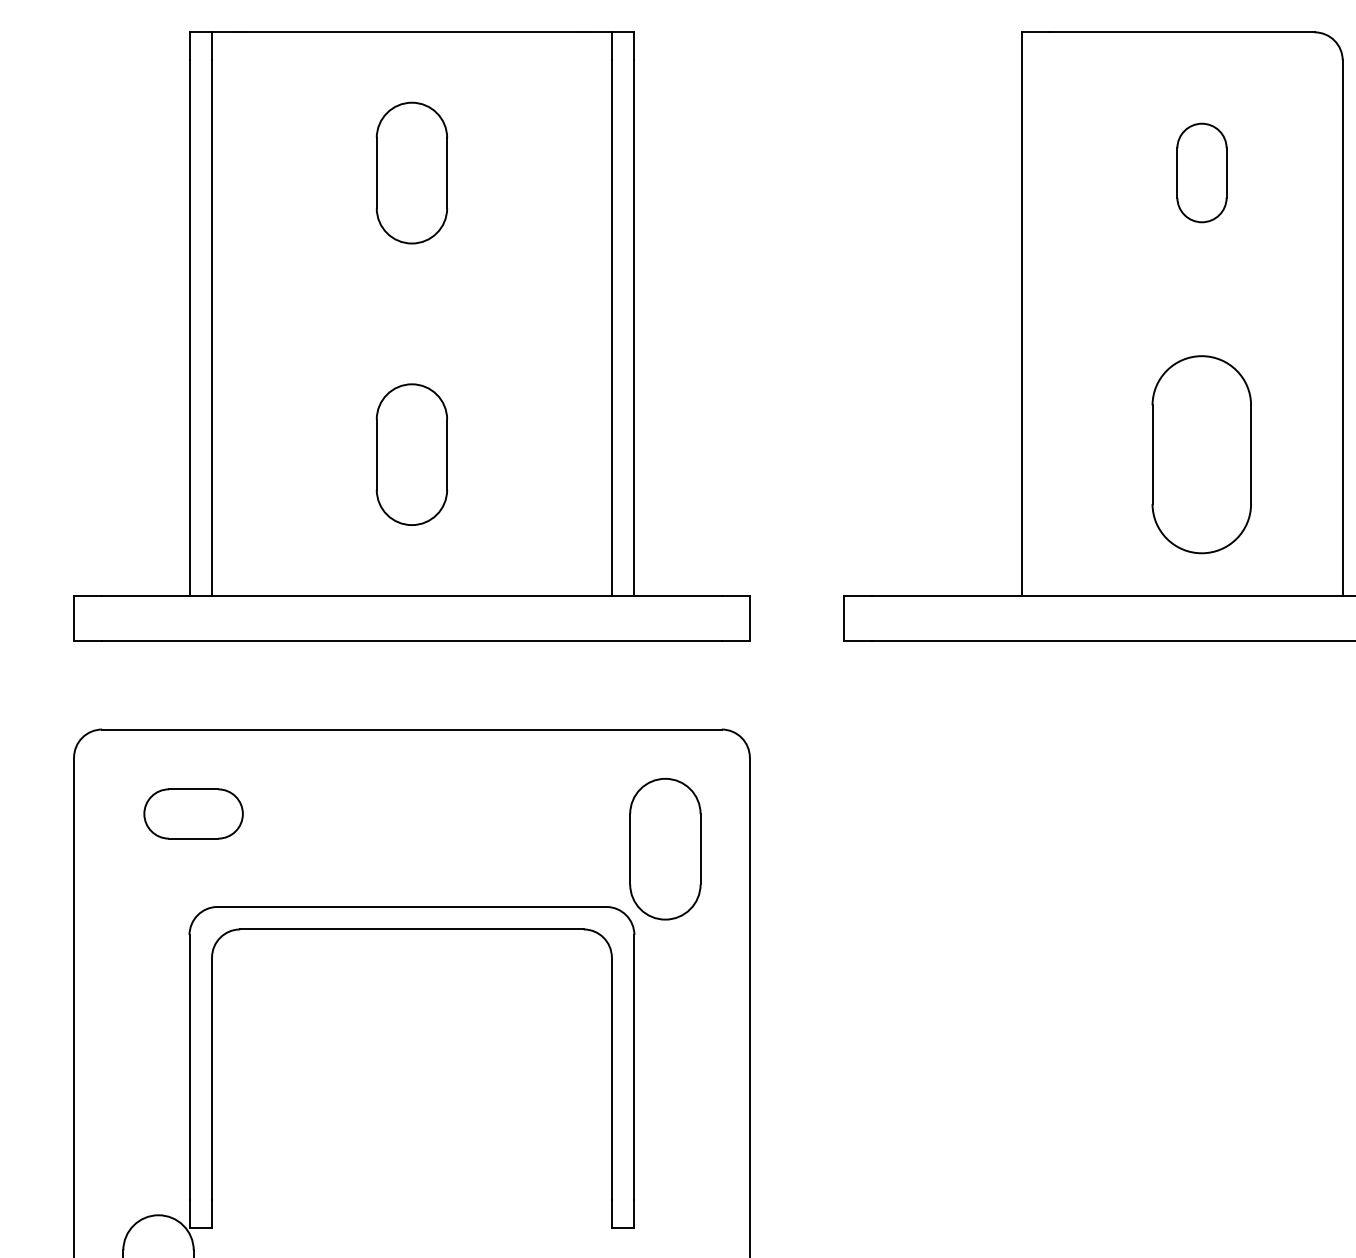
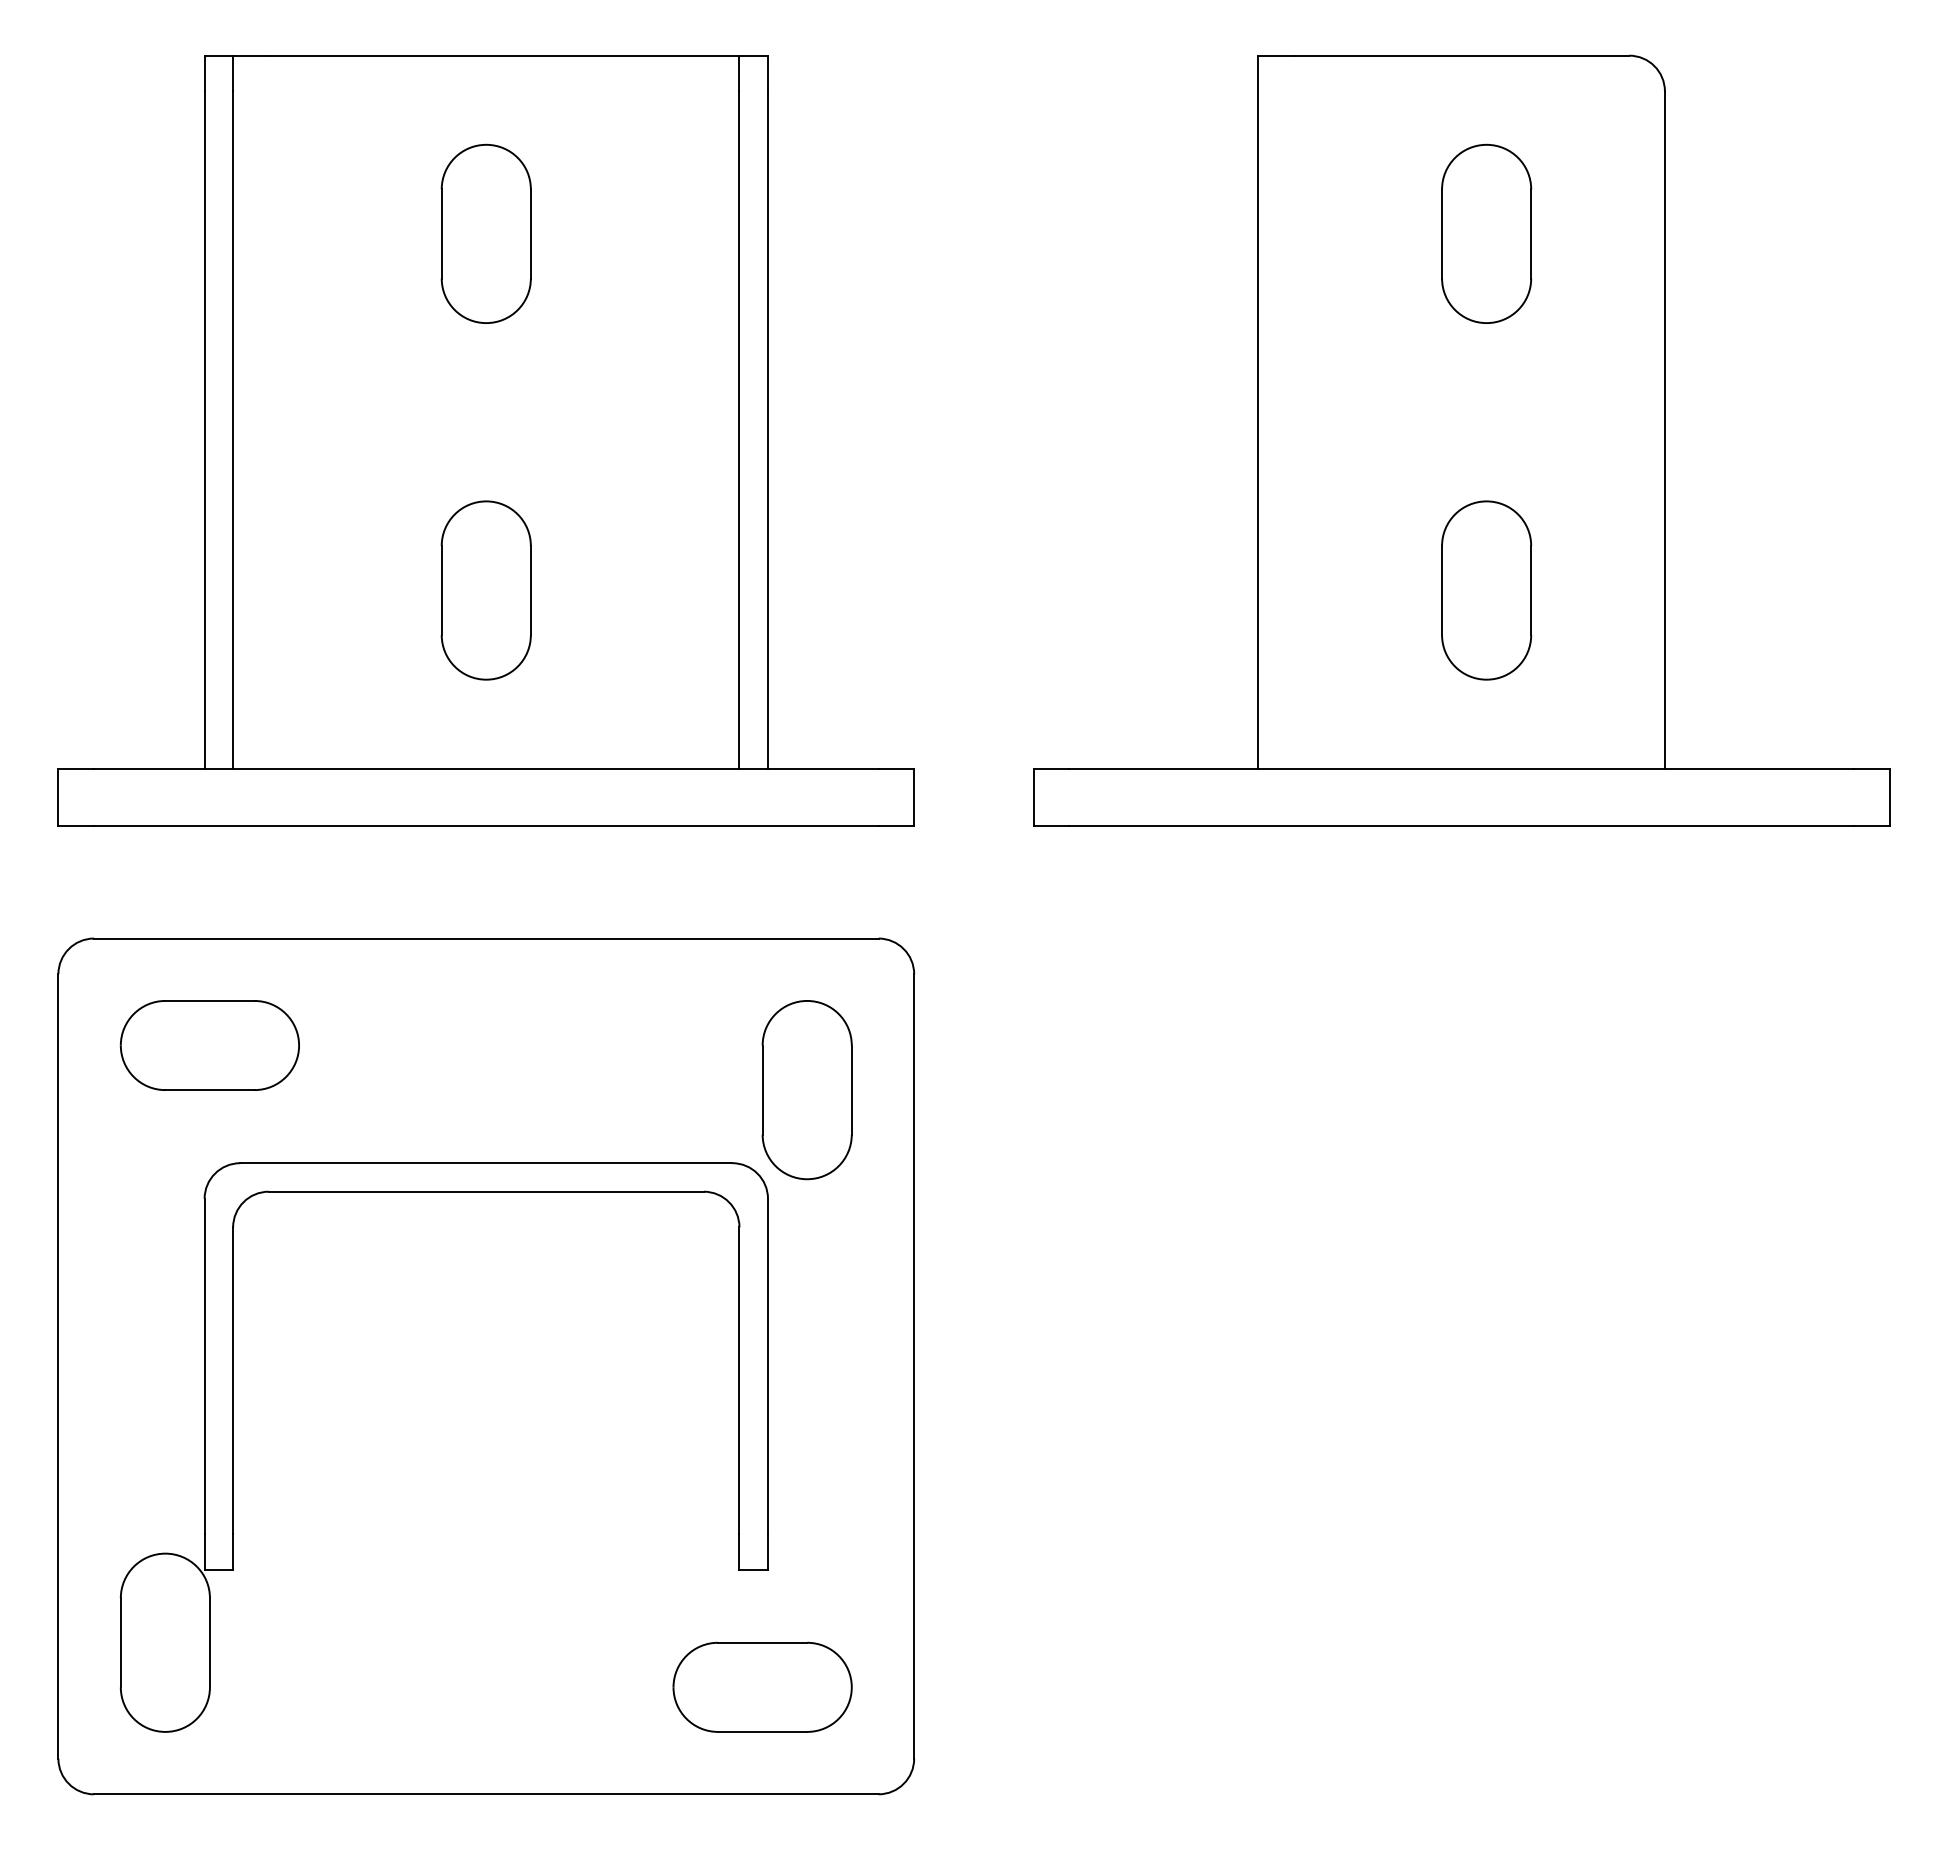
part: (1201, 172) -> (1486, 233), size x1.43
part: (1201, 454) -> (1486, 590), size x0.71
part: (193, 813) -> (209, 1045), size x1.43

